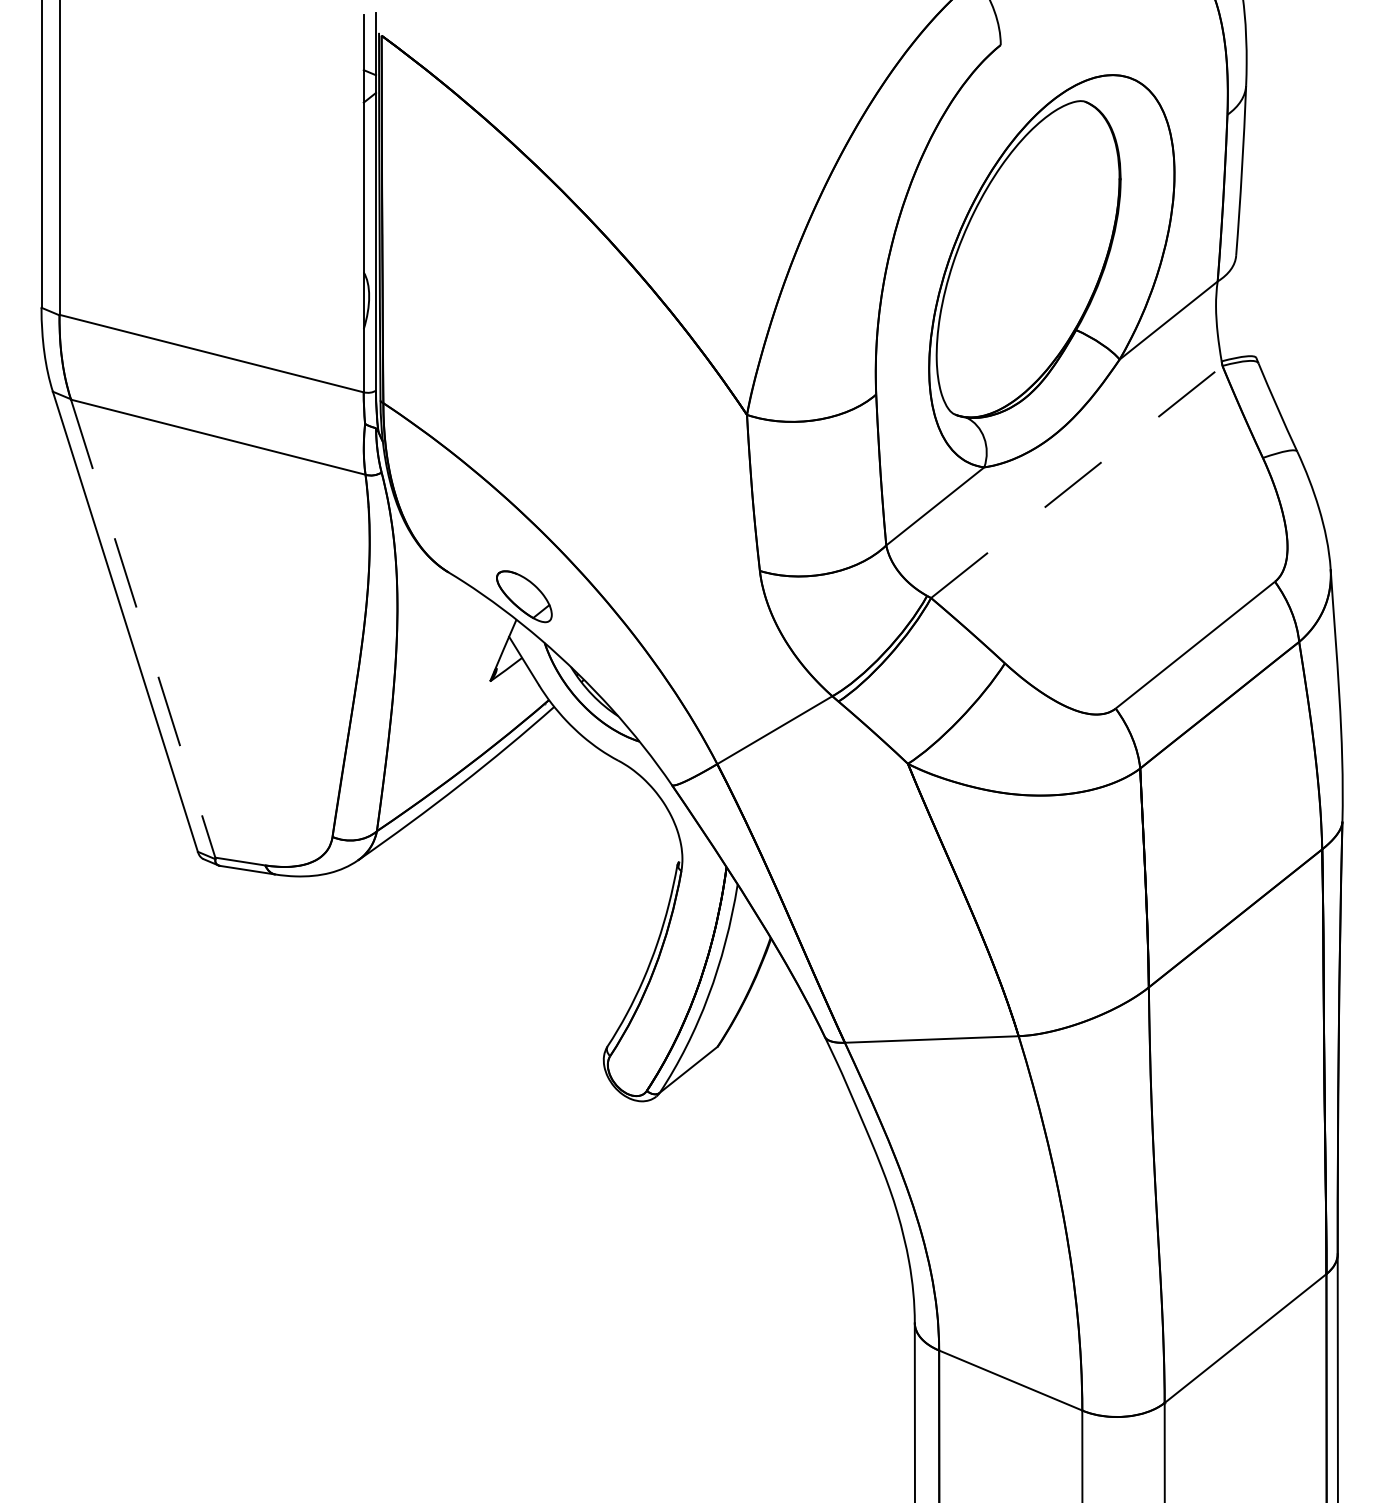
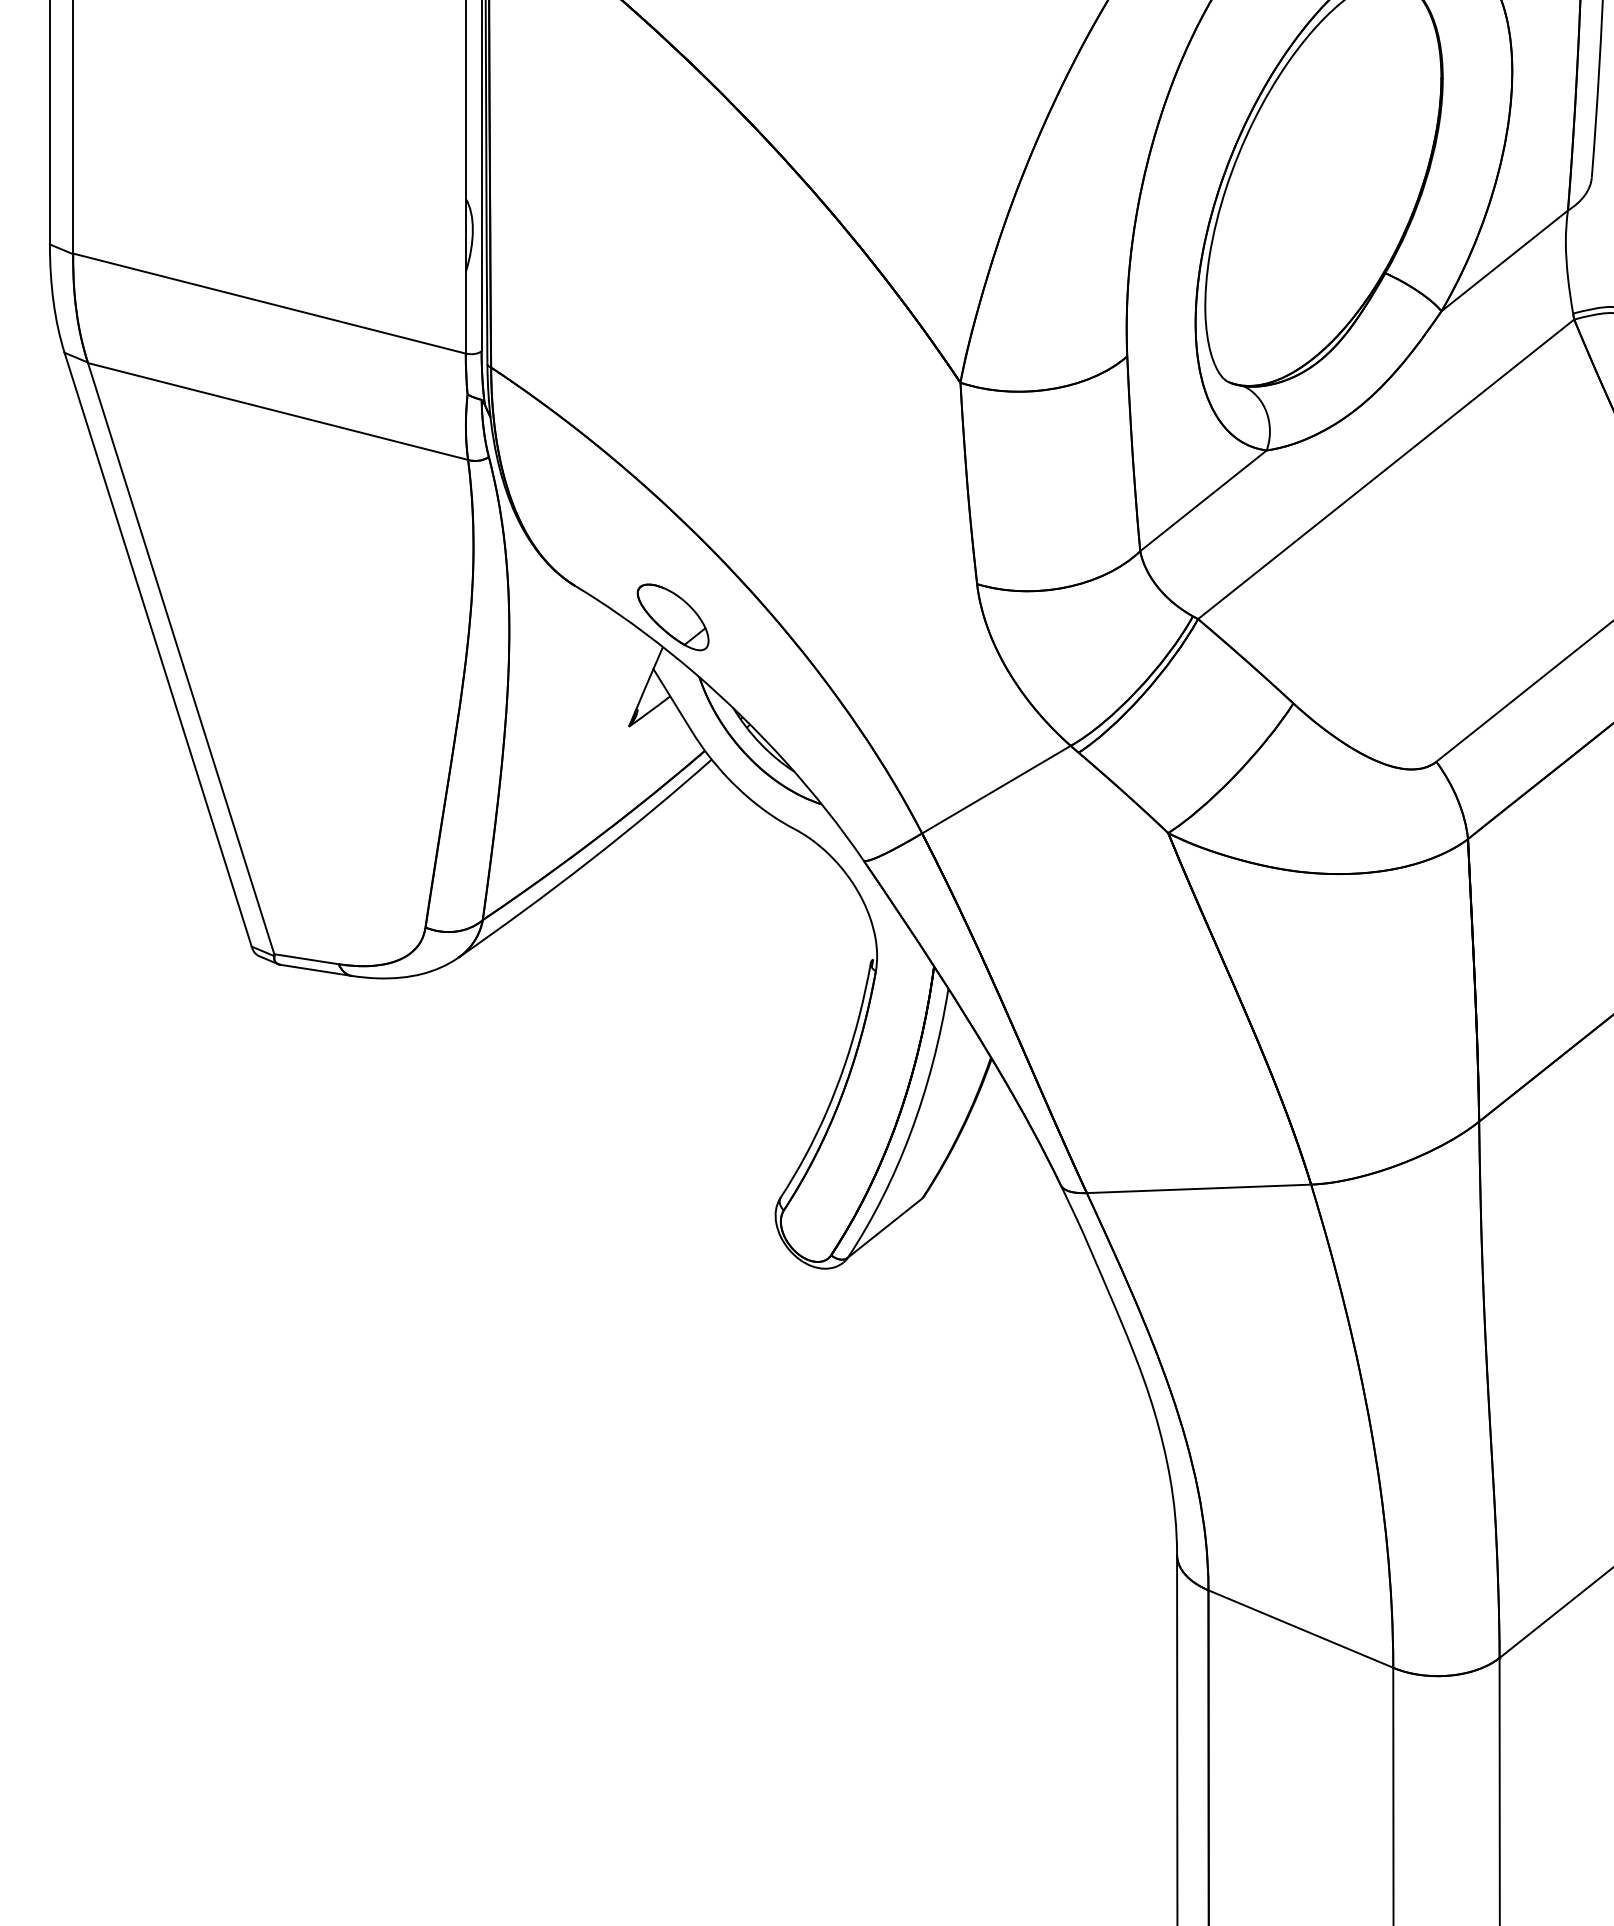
line: (1077, 481) -> (1387, 468), dashed -> solid
line: (143, 629) -> (181, 659), dashed -> solid

